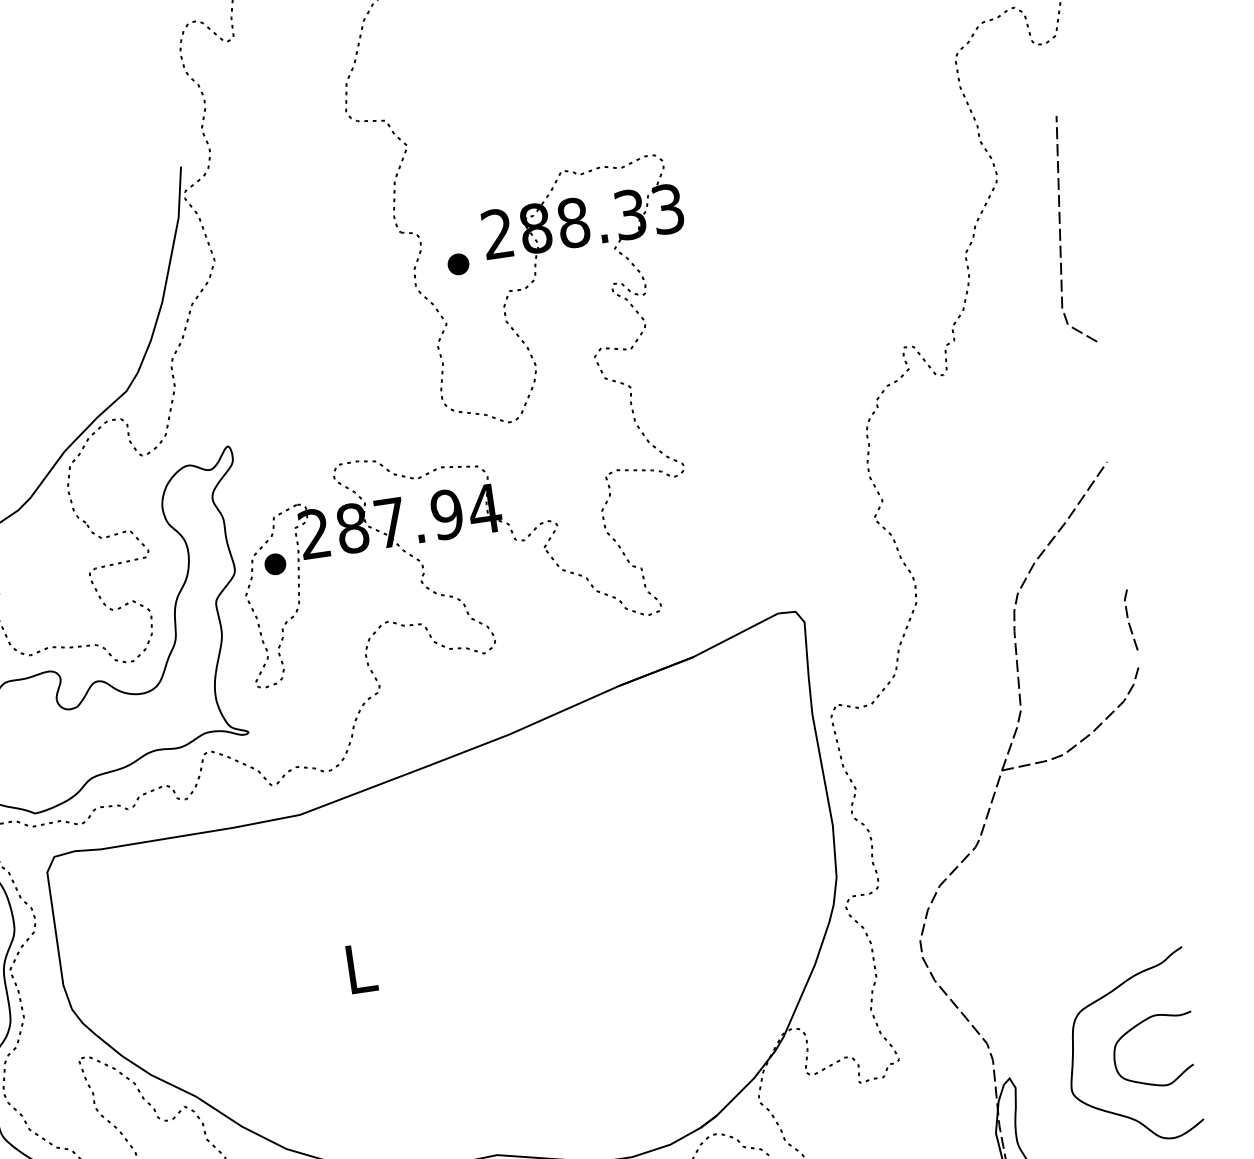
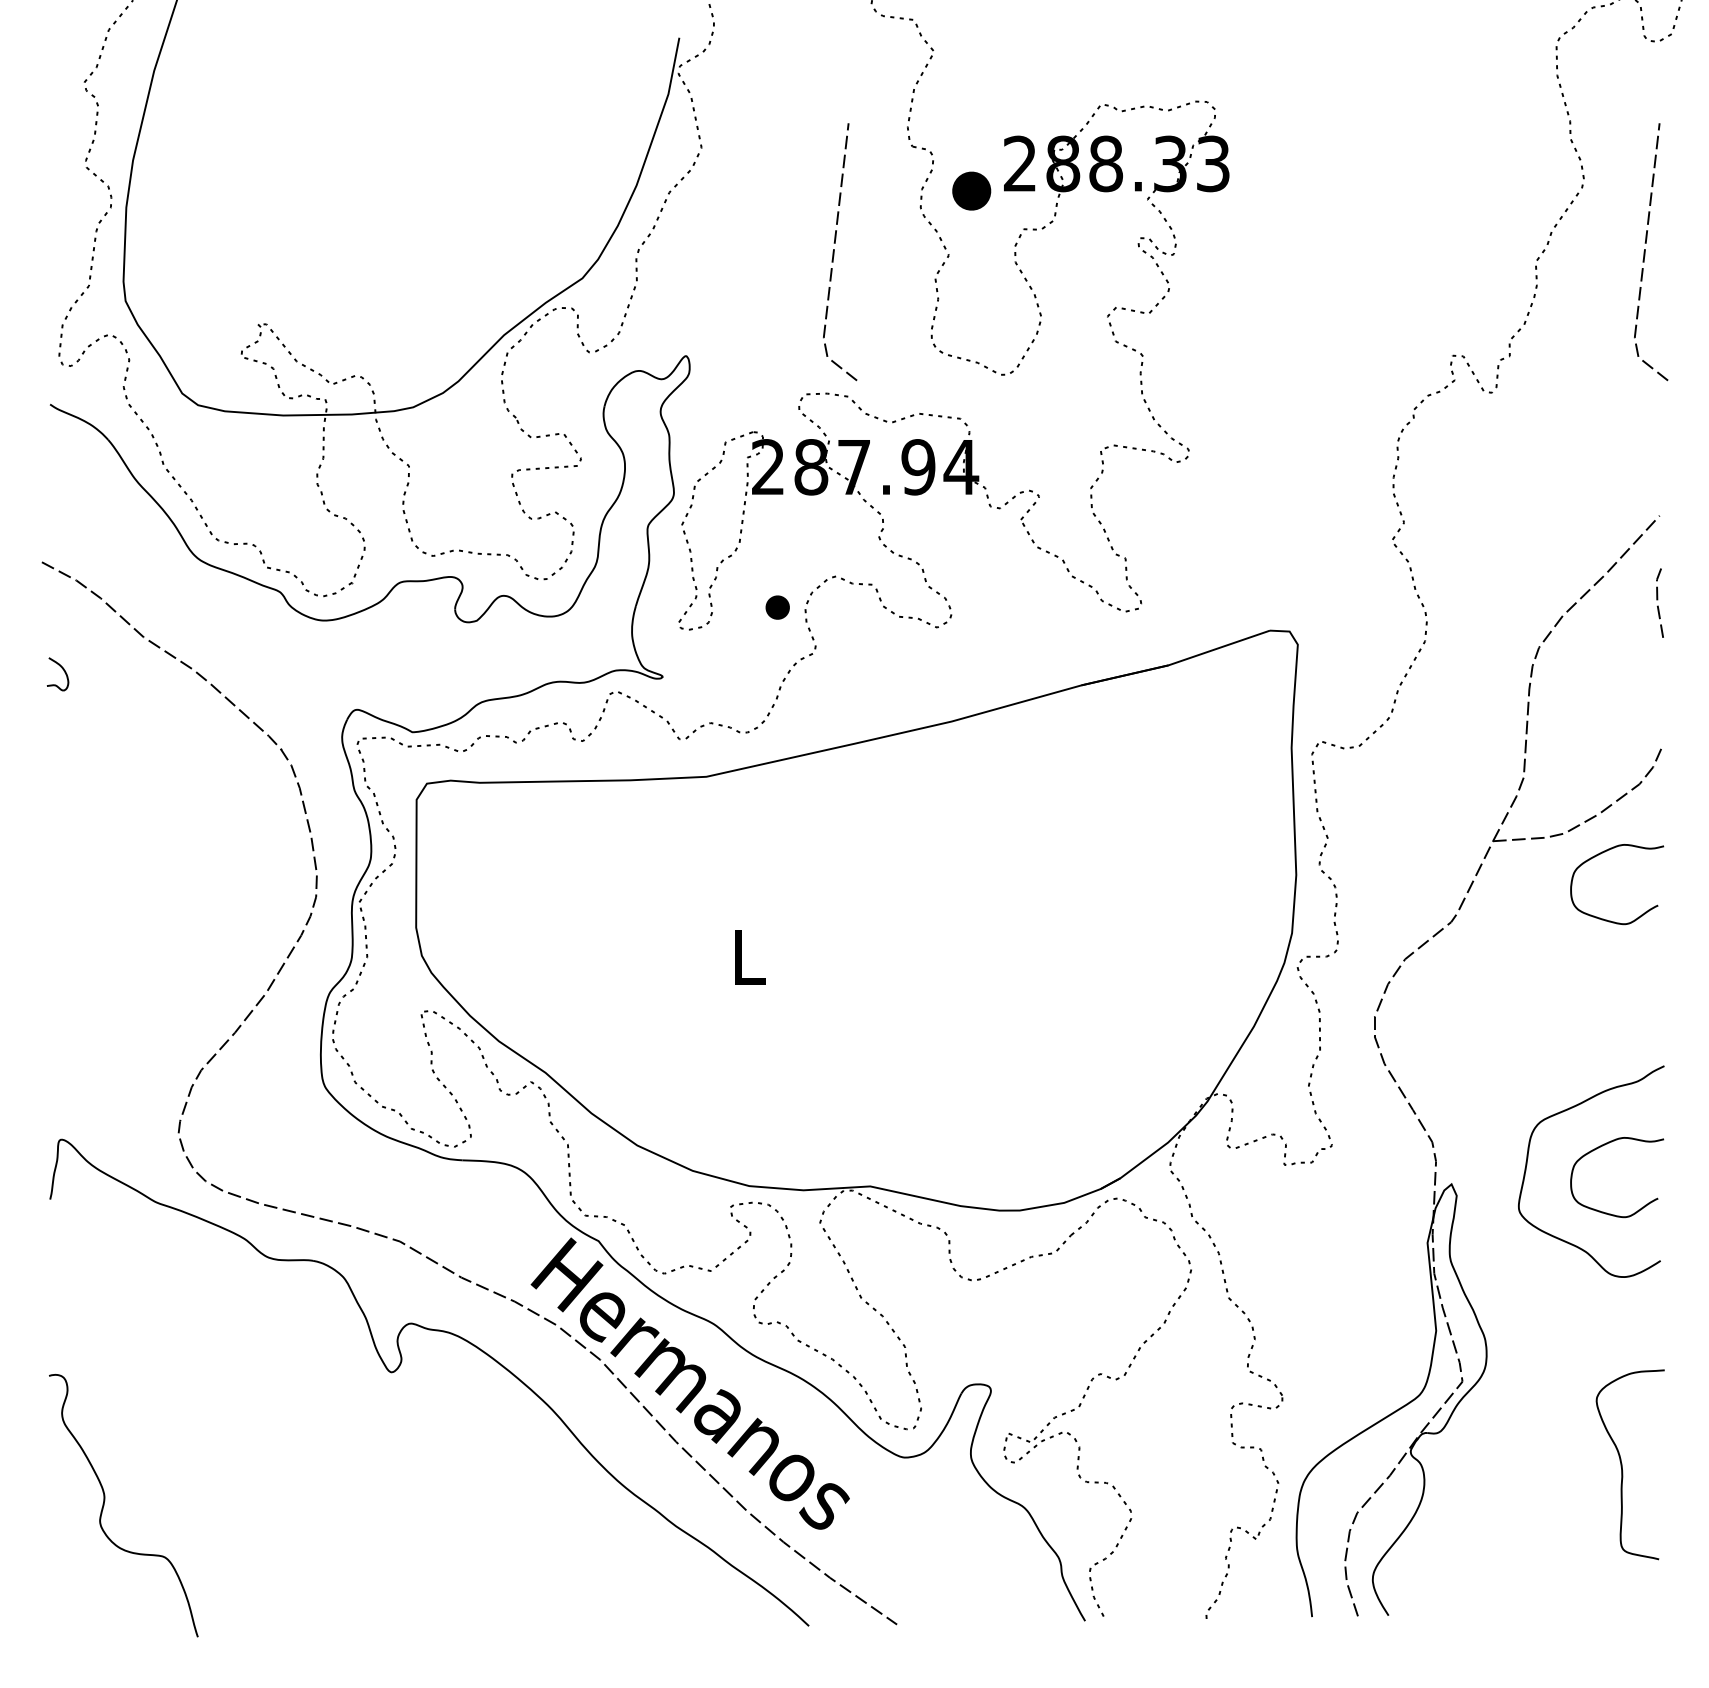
part: (458, 264) -> (971, 191), size x1.6
line: (345, 336) -> (834, 252), added
part: (275, 564) -> (777, 607), moved
line: (1127, 618) -> (1657, 600), moved
curve: (1102, 765) -> (1605, 852), added

